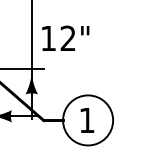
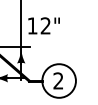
text: (87, 119) -> (58, 80), 1 -> 2

